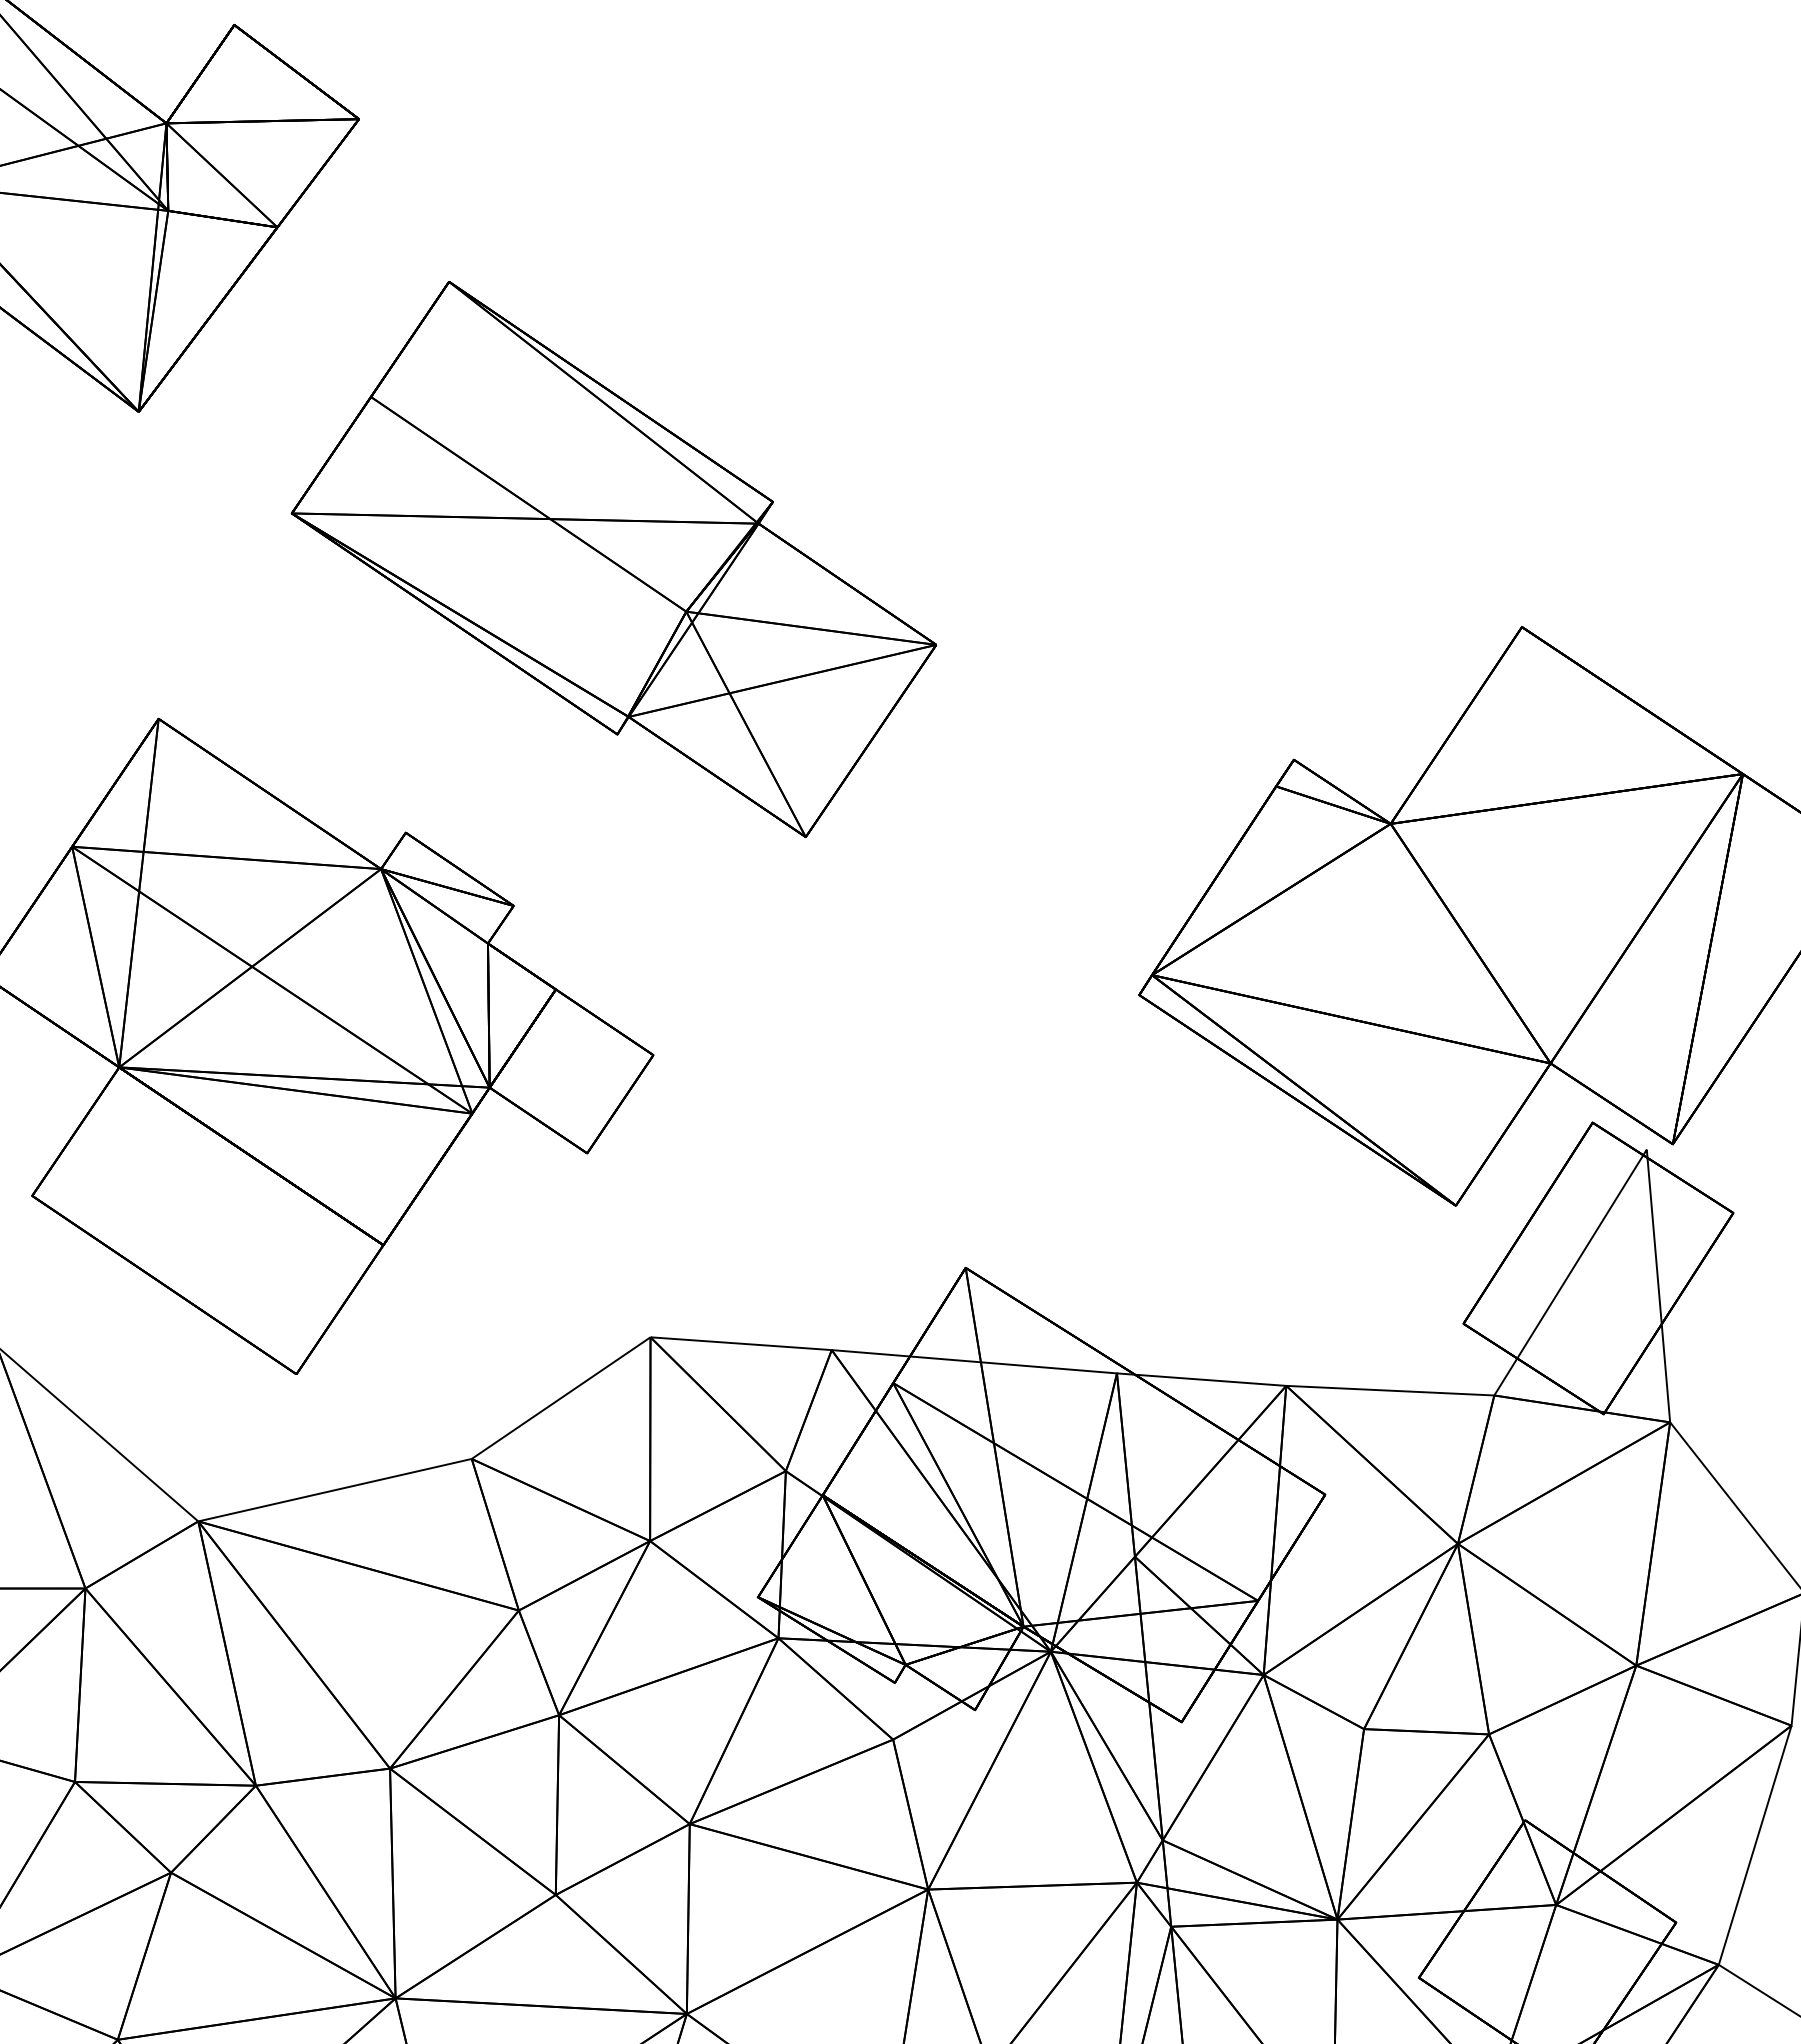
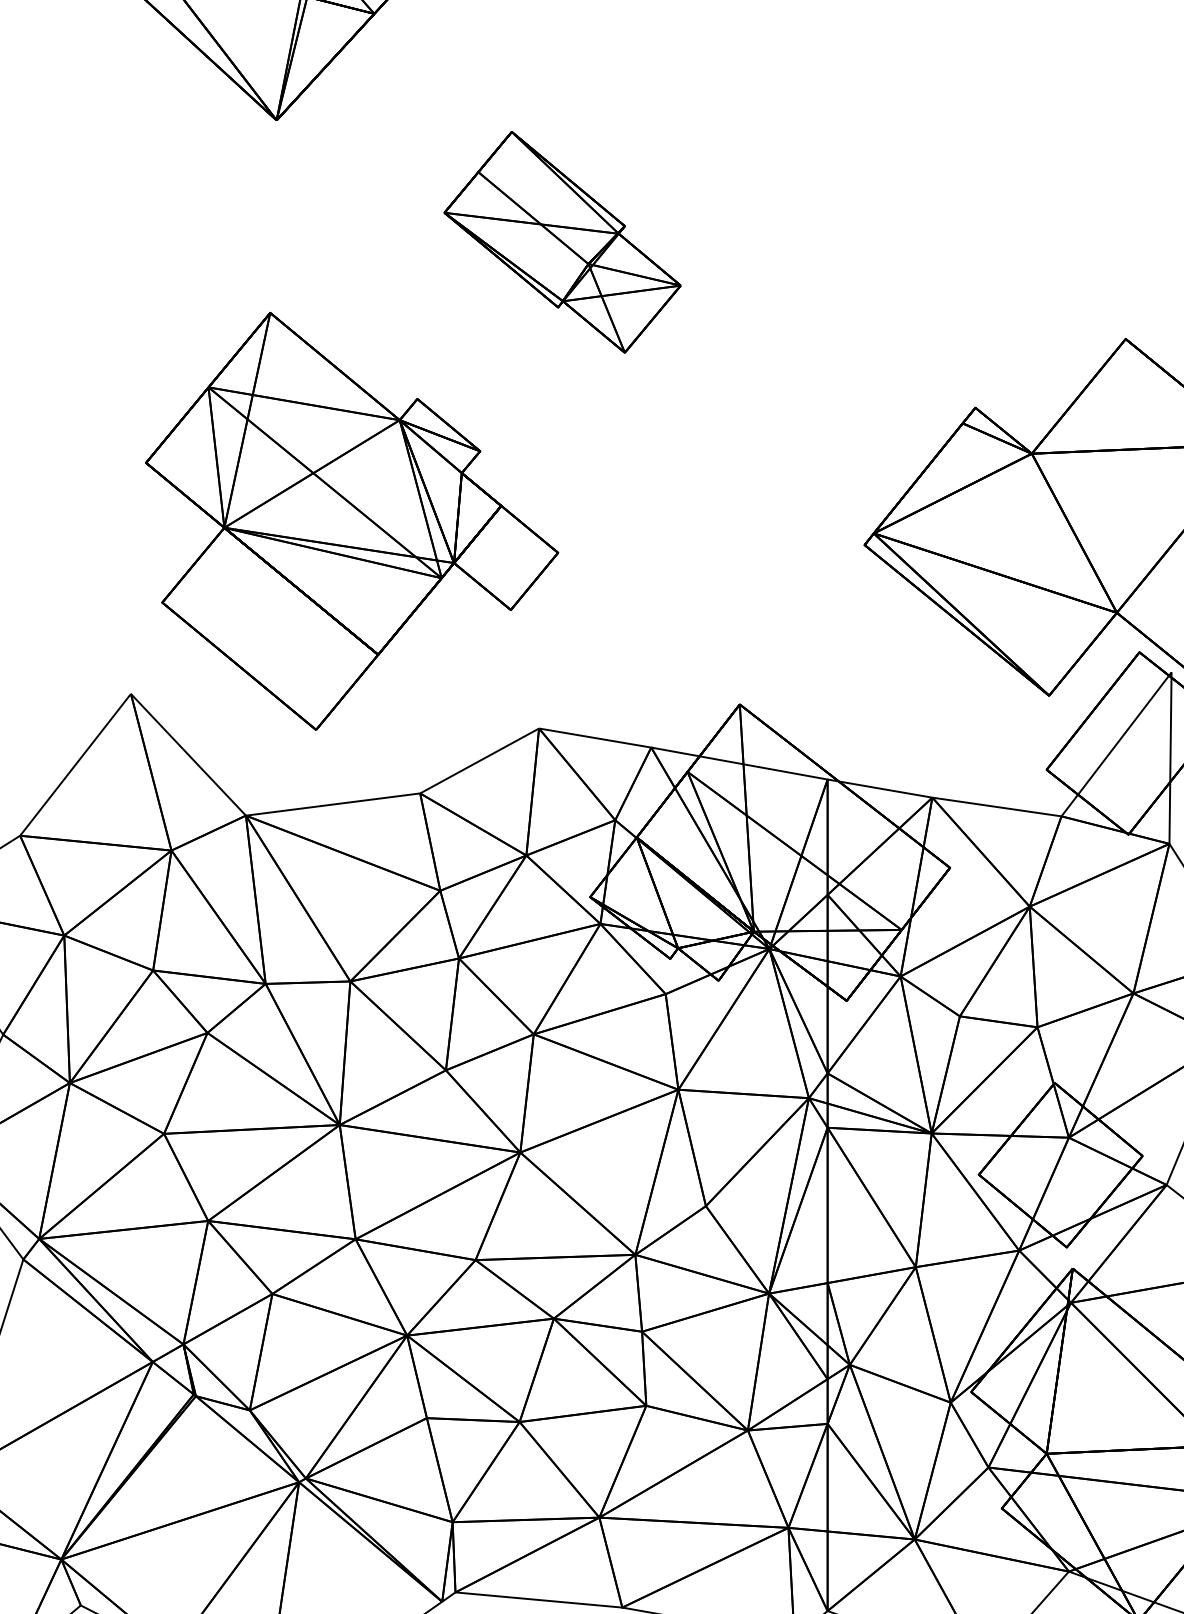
part: (612, 561) -> (562, 242), size x0.6

